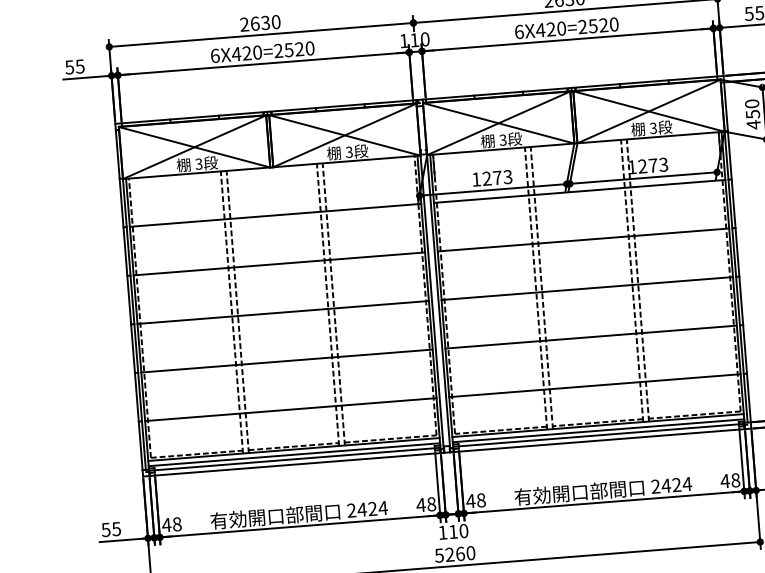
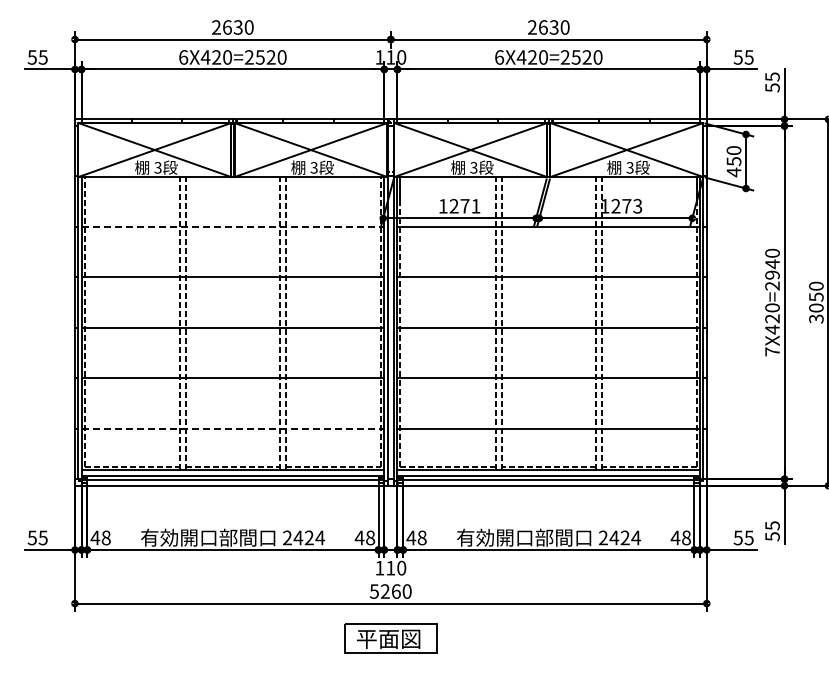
text: (507, 176) -> (475, 205), 1273 -> 1271
line: (276, 214) -> (233, 226), solid -> dashed
line: (291, 409) -> (233, 428), solid -> dashed

